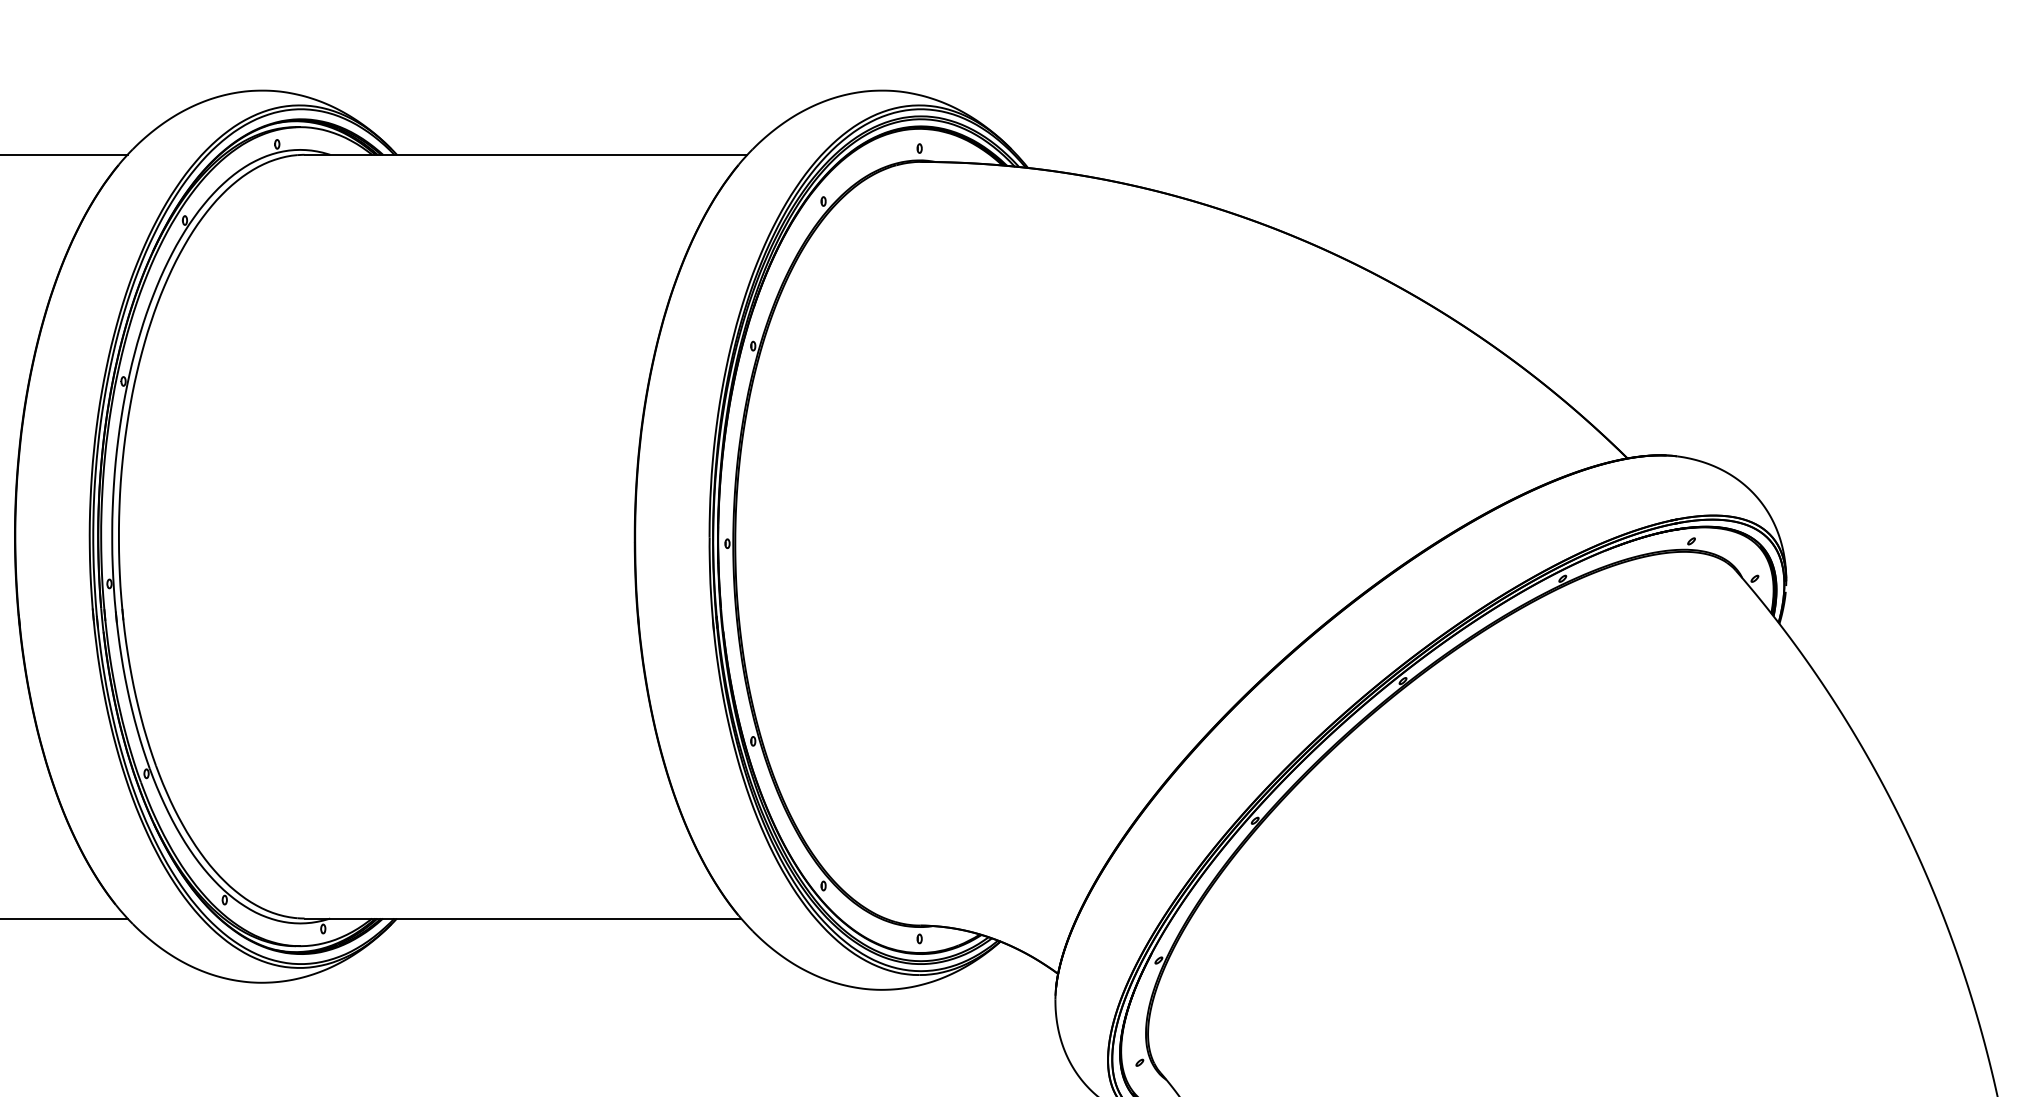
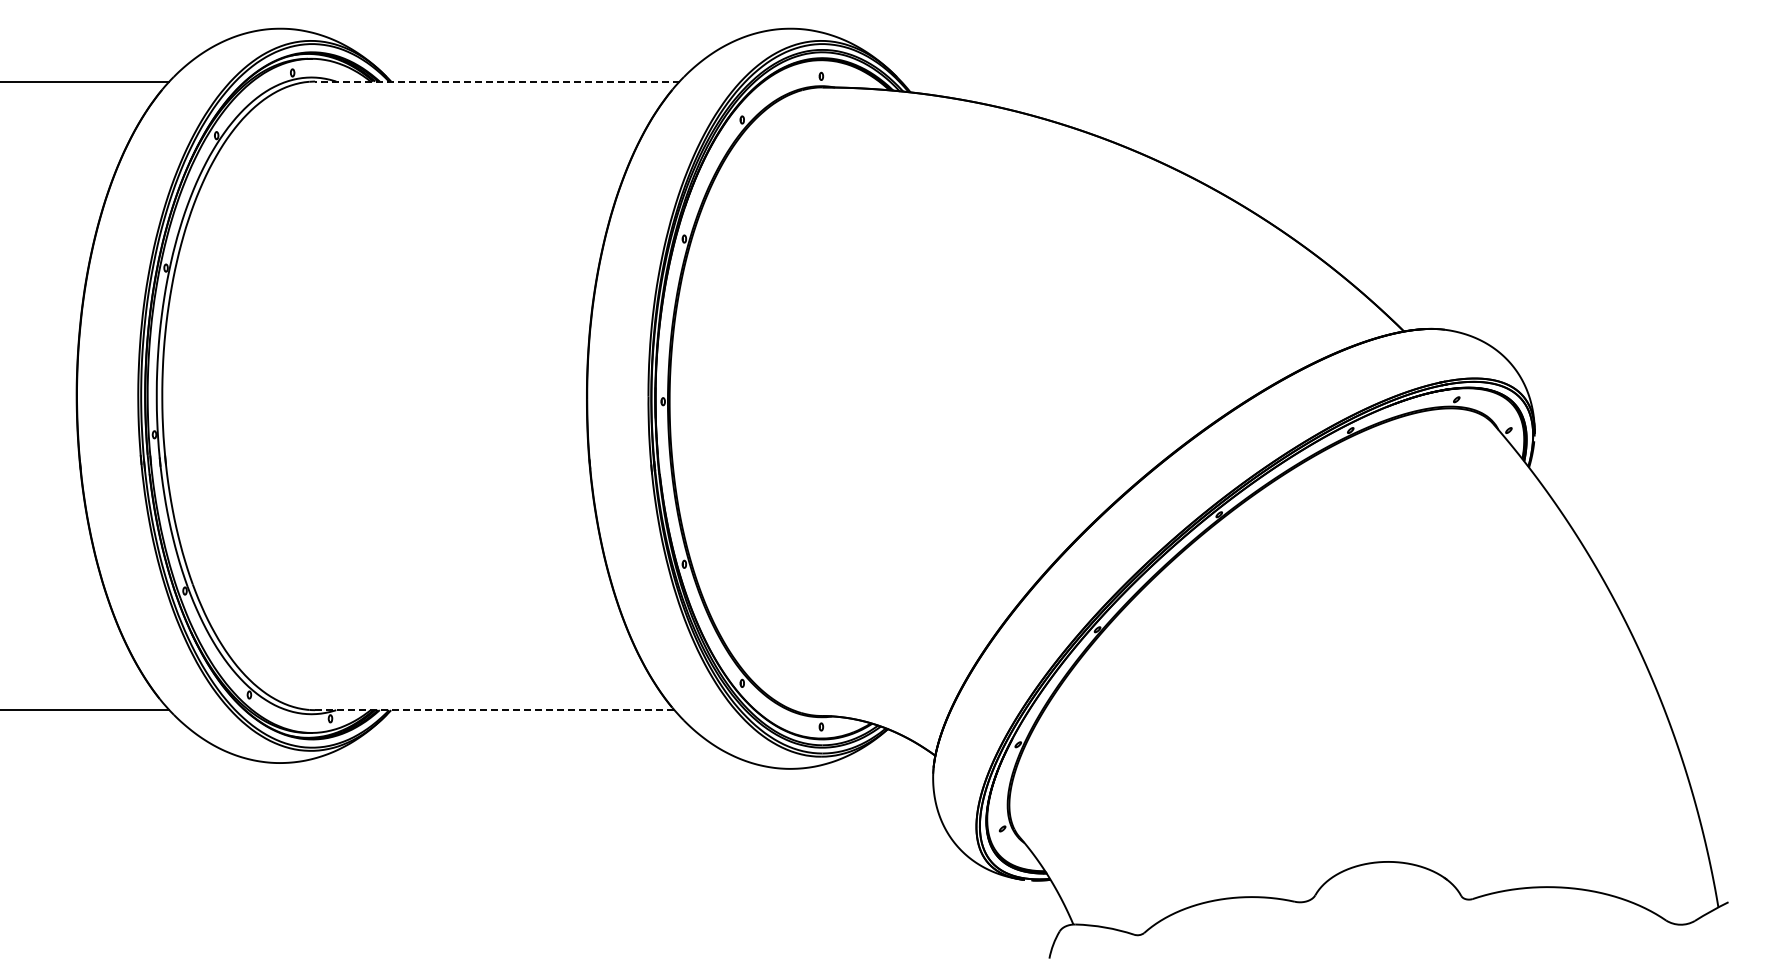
line: (524, 154) -> (496, 81), solid -> dashed
line: (522, 918) -> (494, 710), solid -> dashed

